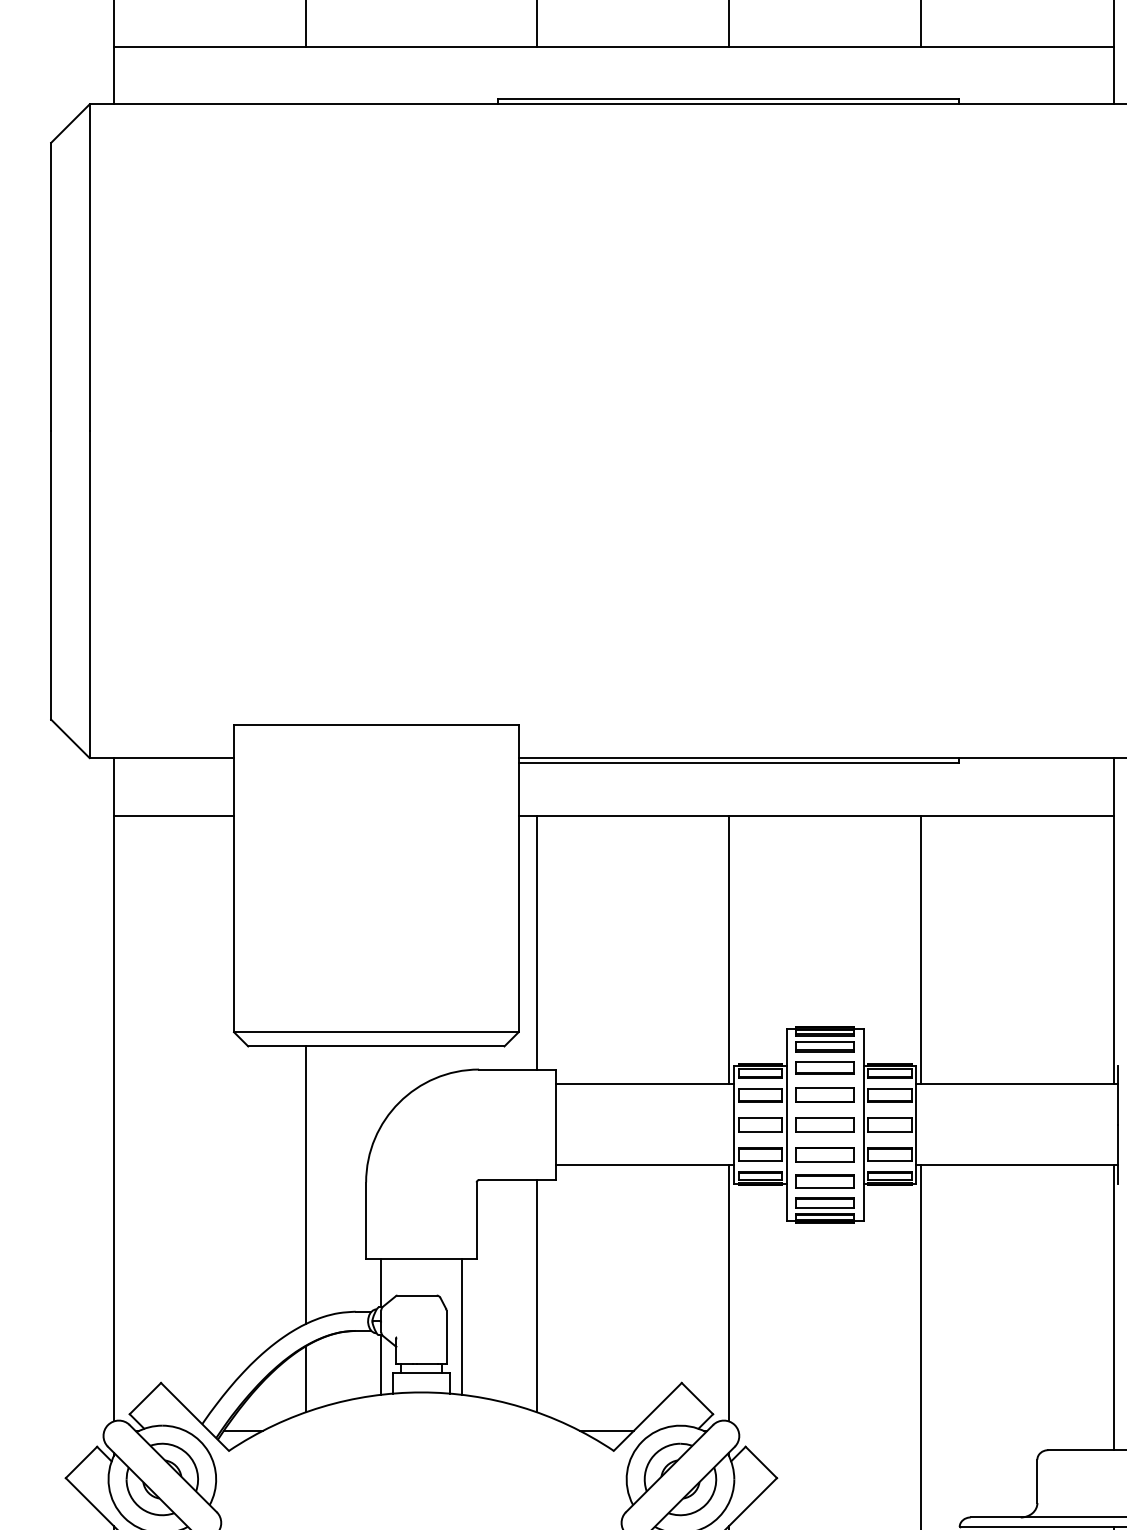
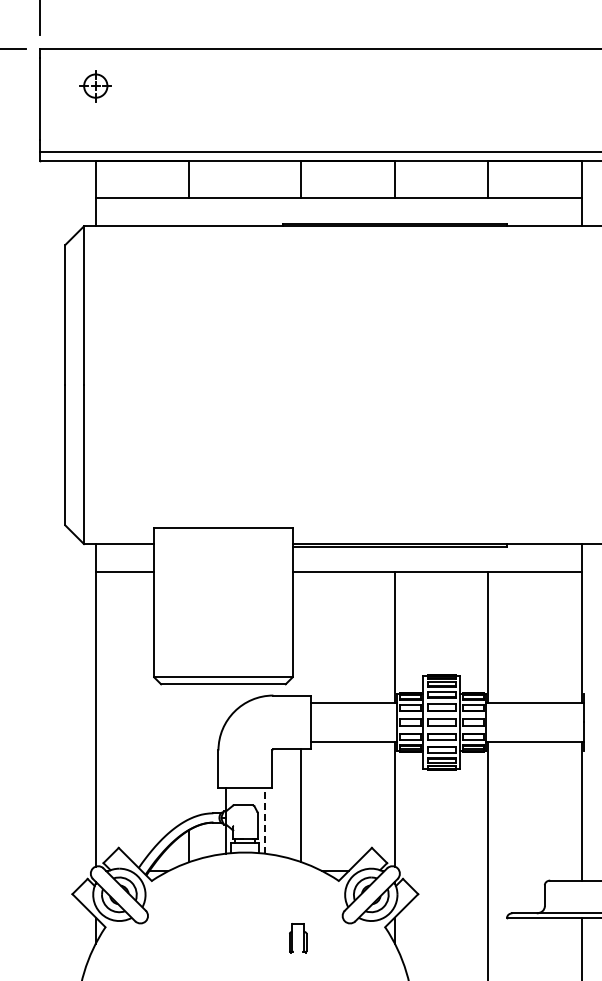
line: (536, 941) -> (301, 633), removed
line: (306, 1184) -> (189, 751), removed
line: (460, 1326) -> (264, 820), solid -> dashed

